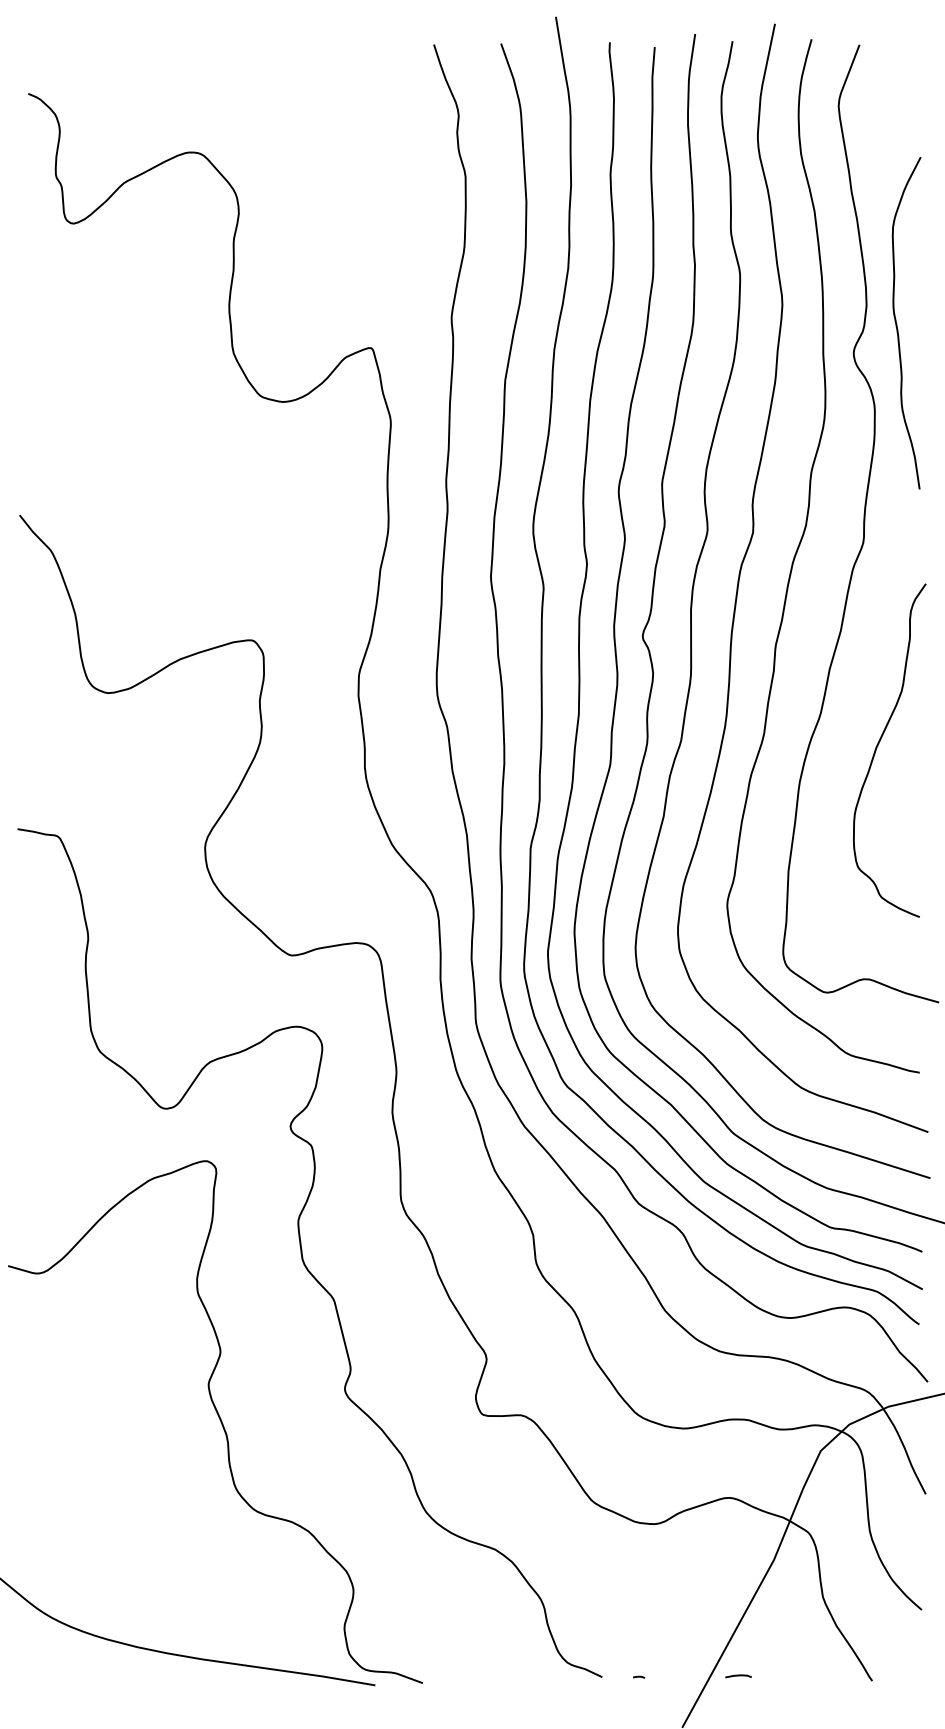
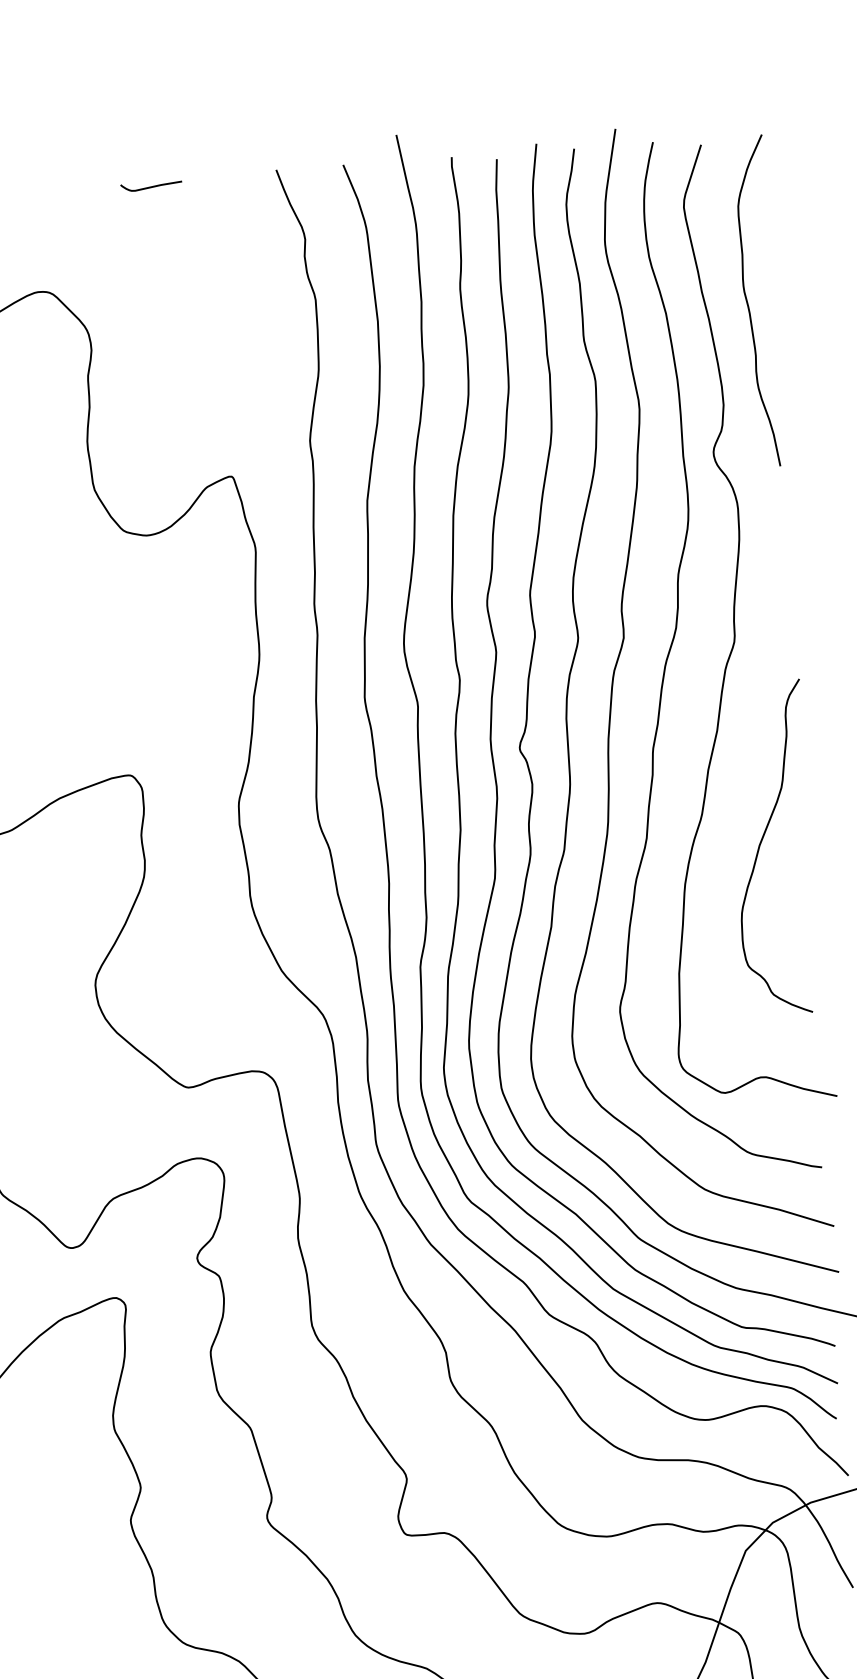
curve: (308, 53) -> (151, 186), added
curve: (897, 324) -> (748, 302), moved

